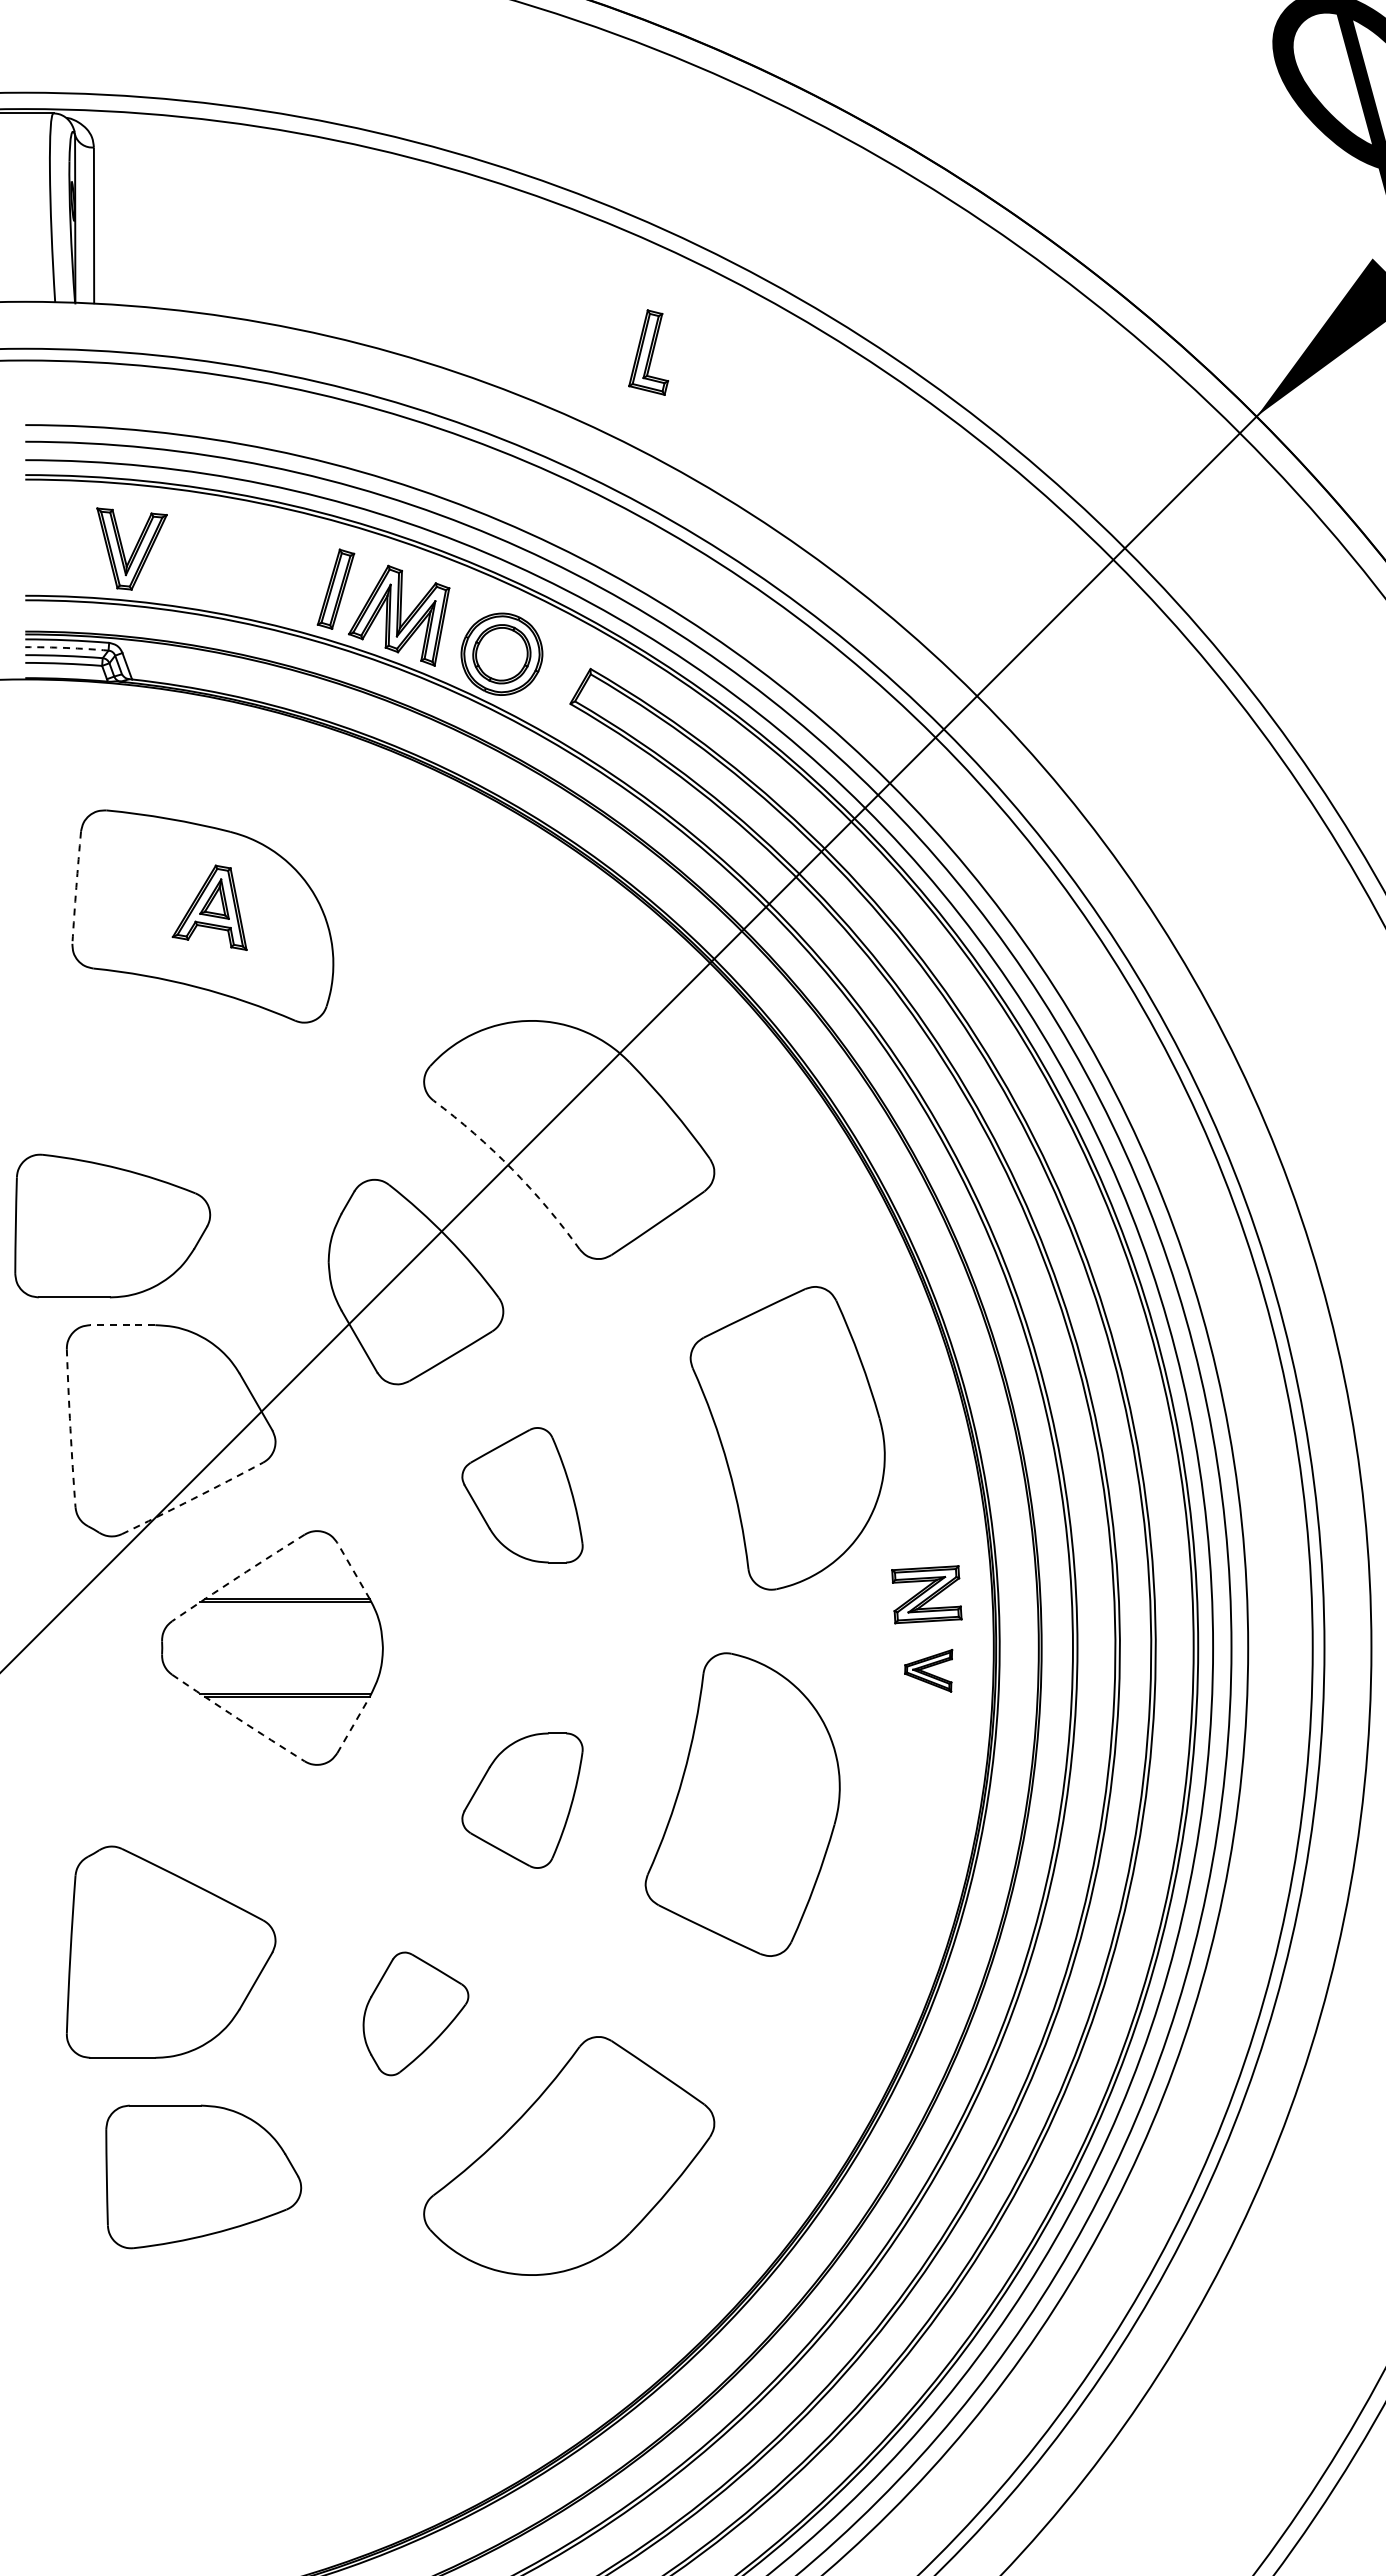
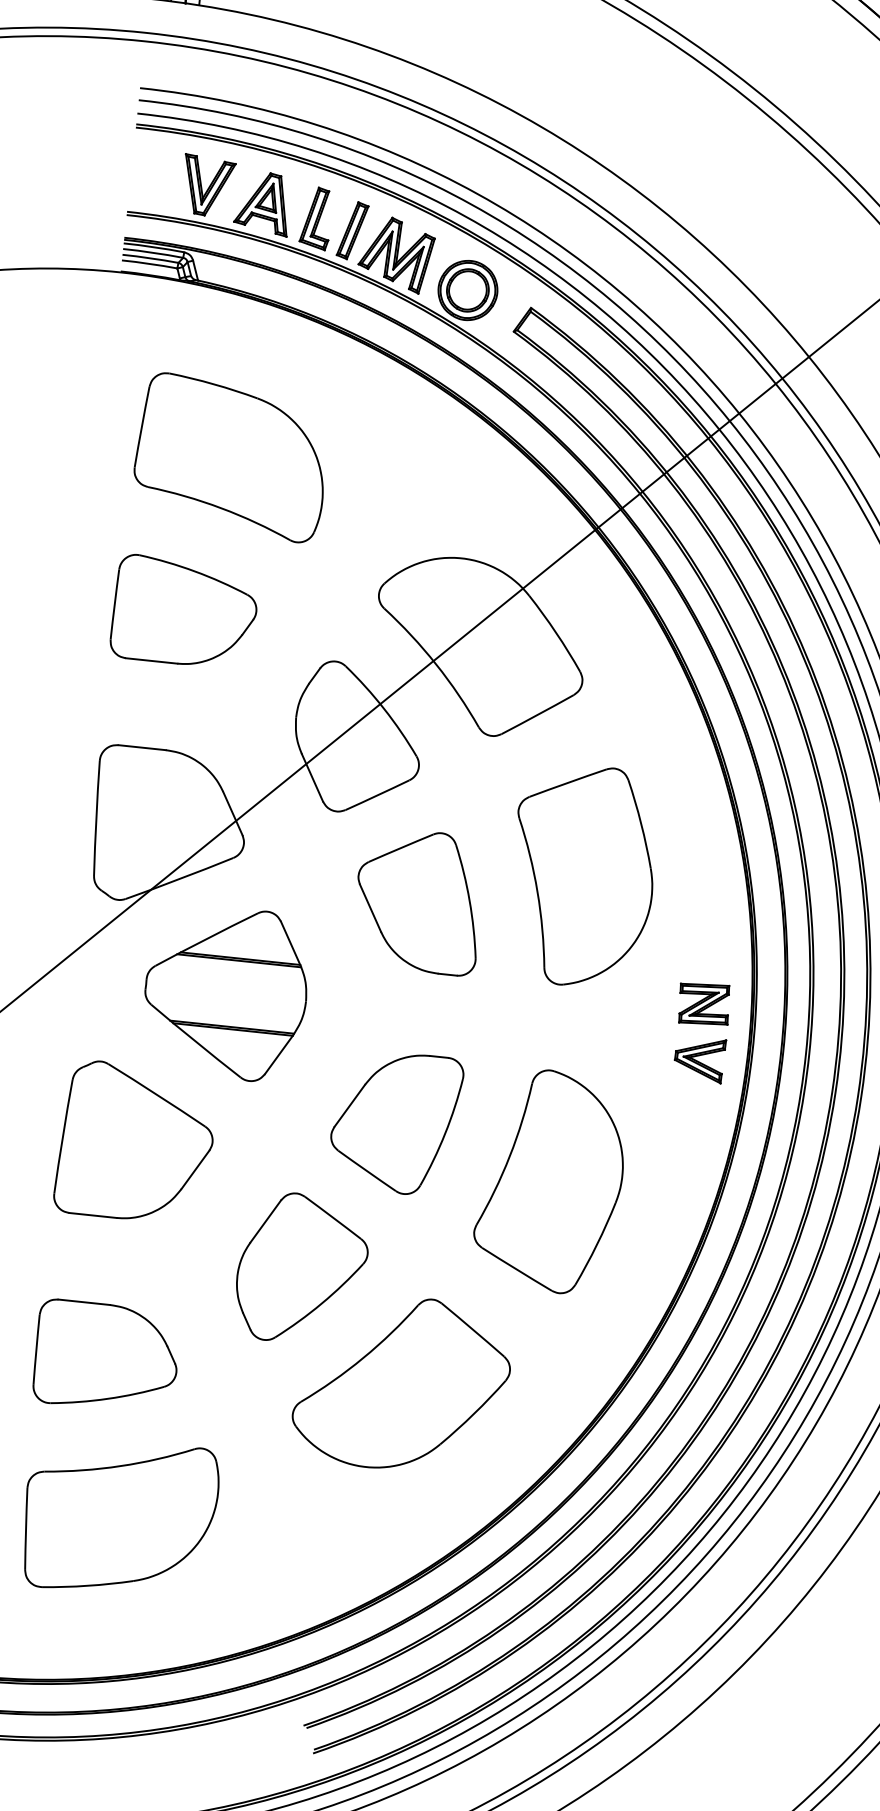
part: (648, 352) -> (316, 218), moved
arc: (66, 648) -> (152, 253), dashed -> solid
arc: (76, 887) -> (141, 427), dashed -> solid
part: (209, 907) -> (262, 203), moved
arc: (512, 1169) -> (436, 664), dashed -> solid
part: (112, 1225) -> (184, 611), moved
line: (122, 1325) -> (141, 747), dashed -> solid
arc: (70, 1428) -> (96, 818), dashed -> solid
part: (787, 1438) -> (582, 876), moved
part: (522, 1495) -> (418, 901), size x1.43
arc: (192, 1499) -> (179, 879), dashed -> solid
line: (353, 1571) -> (290, 943), dashed -> solid
arc: (238, 1577) -> (206, 939), dashed -> solid
part: (928, 1670) -> (699, 1059), size x1.43
arc: (238, 1718) -> (196, 1041), dashed -> solid
line: (353, 1724) -> (278, 1054), dashed -> solid
part: (522, 1800) -> (395, 1122), size x1.43
part: (742, 1804) -> (550, 1181), moved
part: (171, 1951) -> (136, 1142), moved
part: (415, 2013) -> (301, 1268), size x1.67
part: (203, 2176) -> (106, 1356), moved
part: (202, 2379) -> (119, 1517), added

